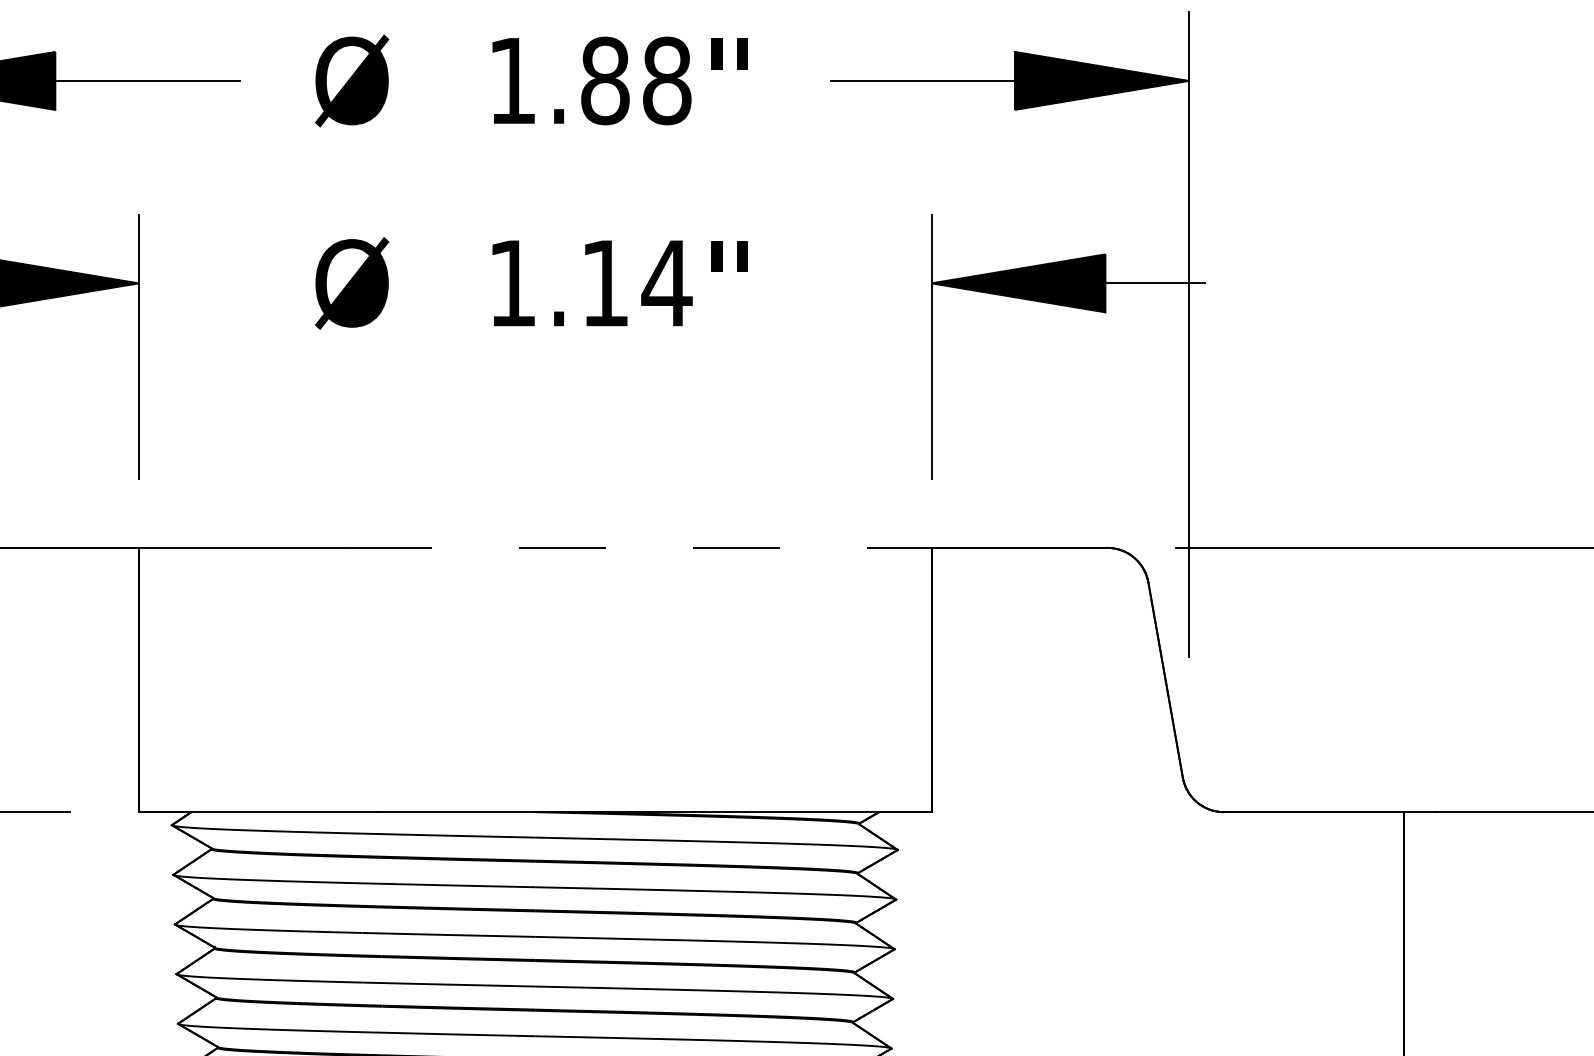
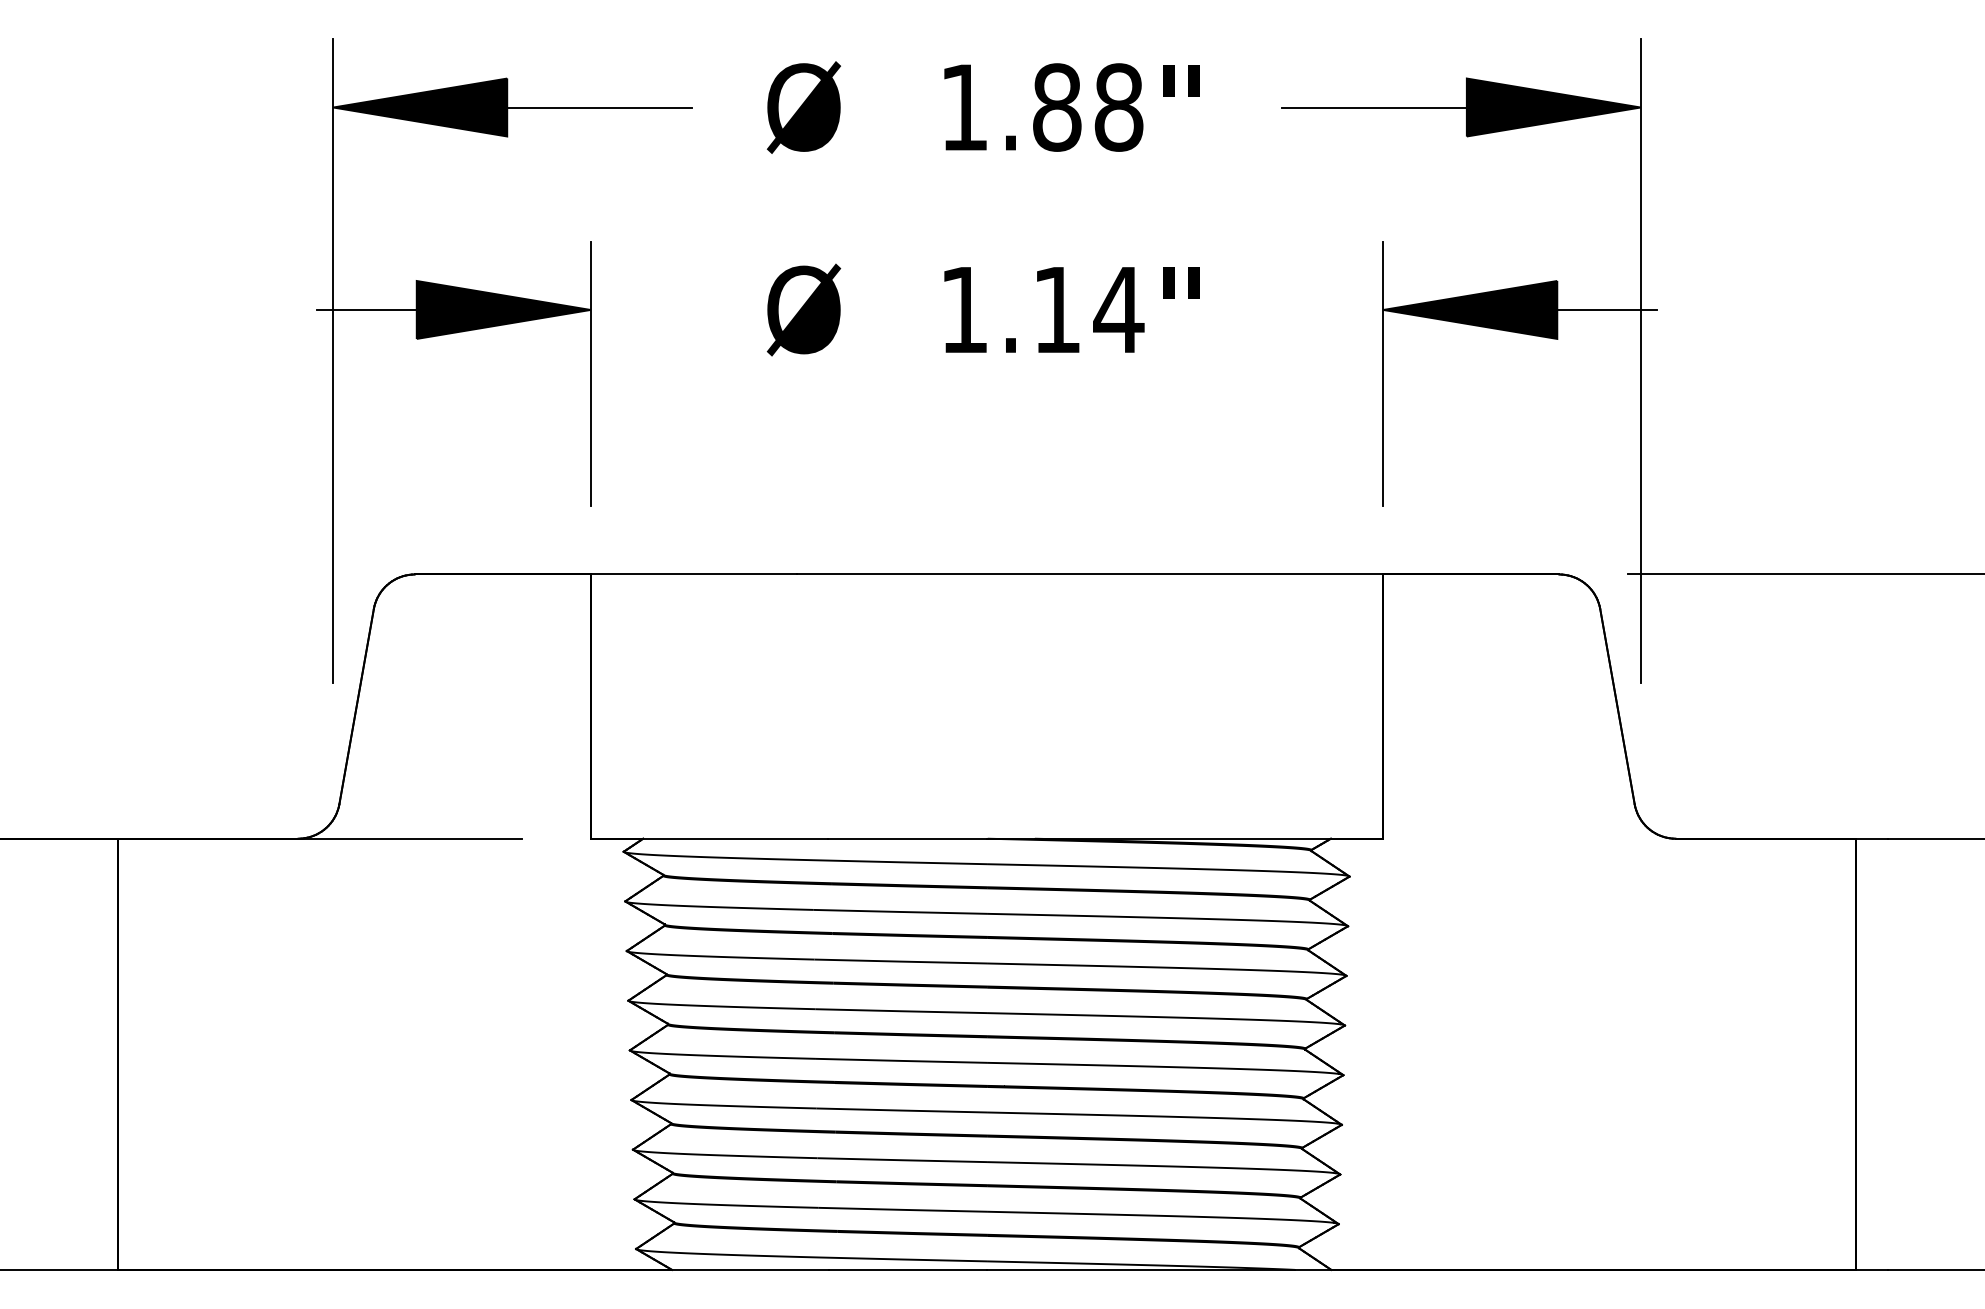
line: (638, 547) -> (1090, 574), dashed -> solid

